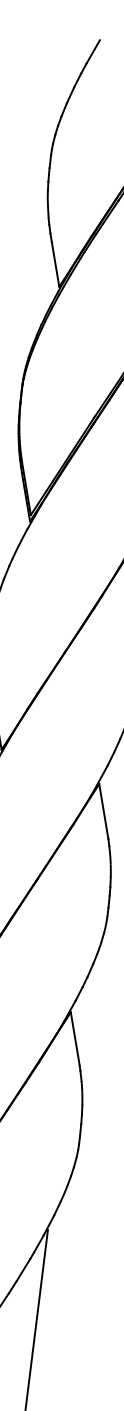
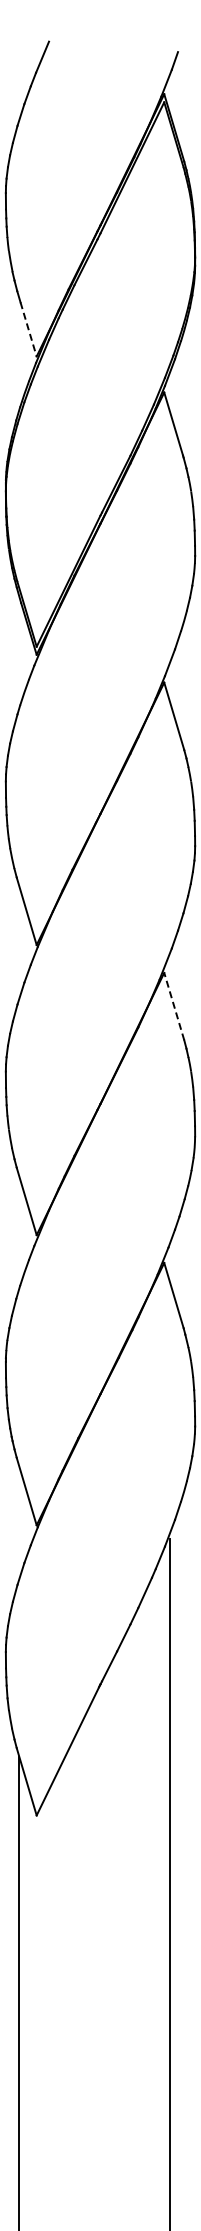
line: (55, 264) -> (28, 329), solid -> dashed
line: (104, 811) -> (174, 1006), solid -> dashed

